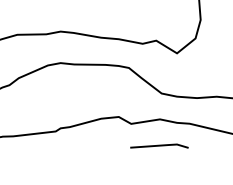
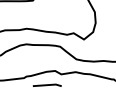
line: (157, 144) -> (46, 84), moved

